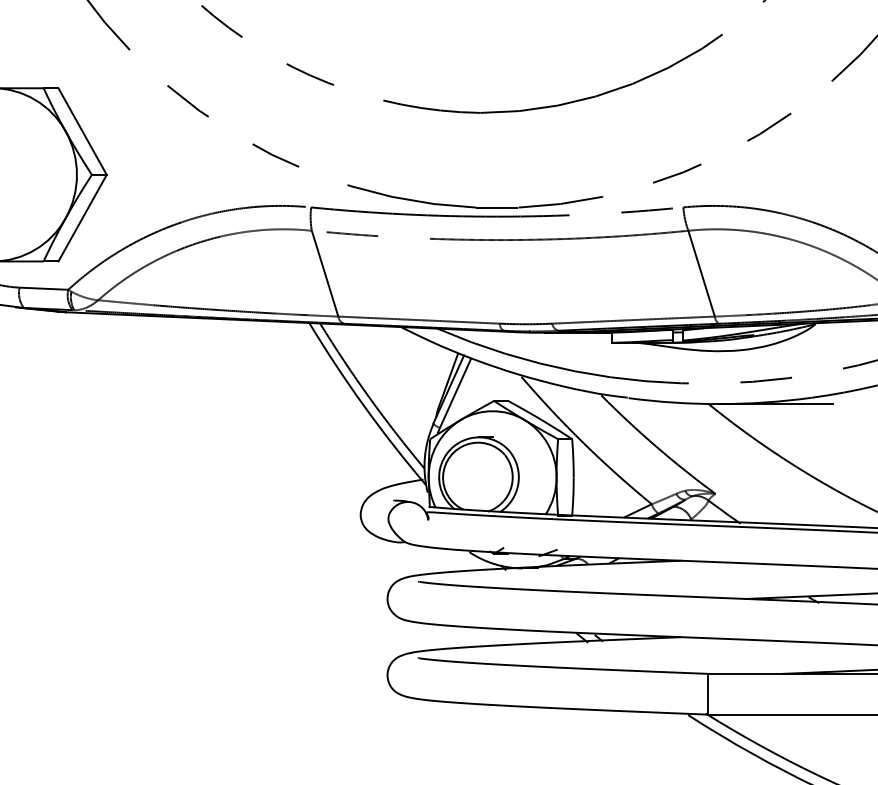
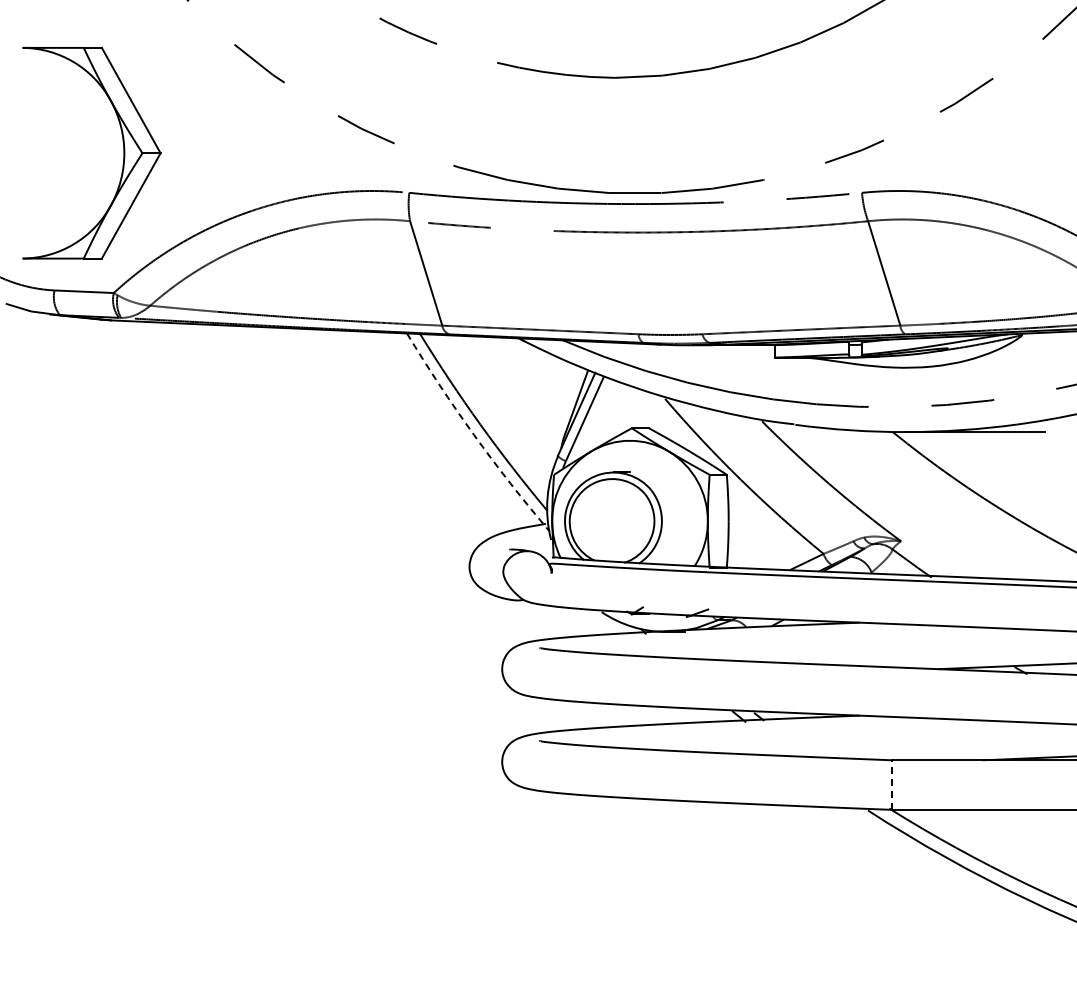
arc: (364, 406) -> (474, 435), solid -> dashed
line: (708, 694) -> (892, 785), solid -> dashed

